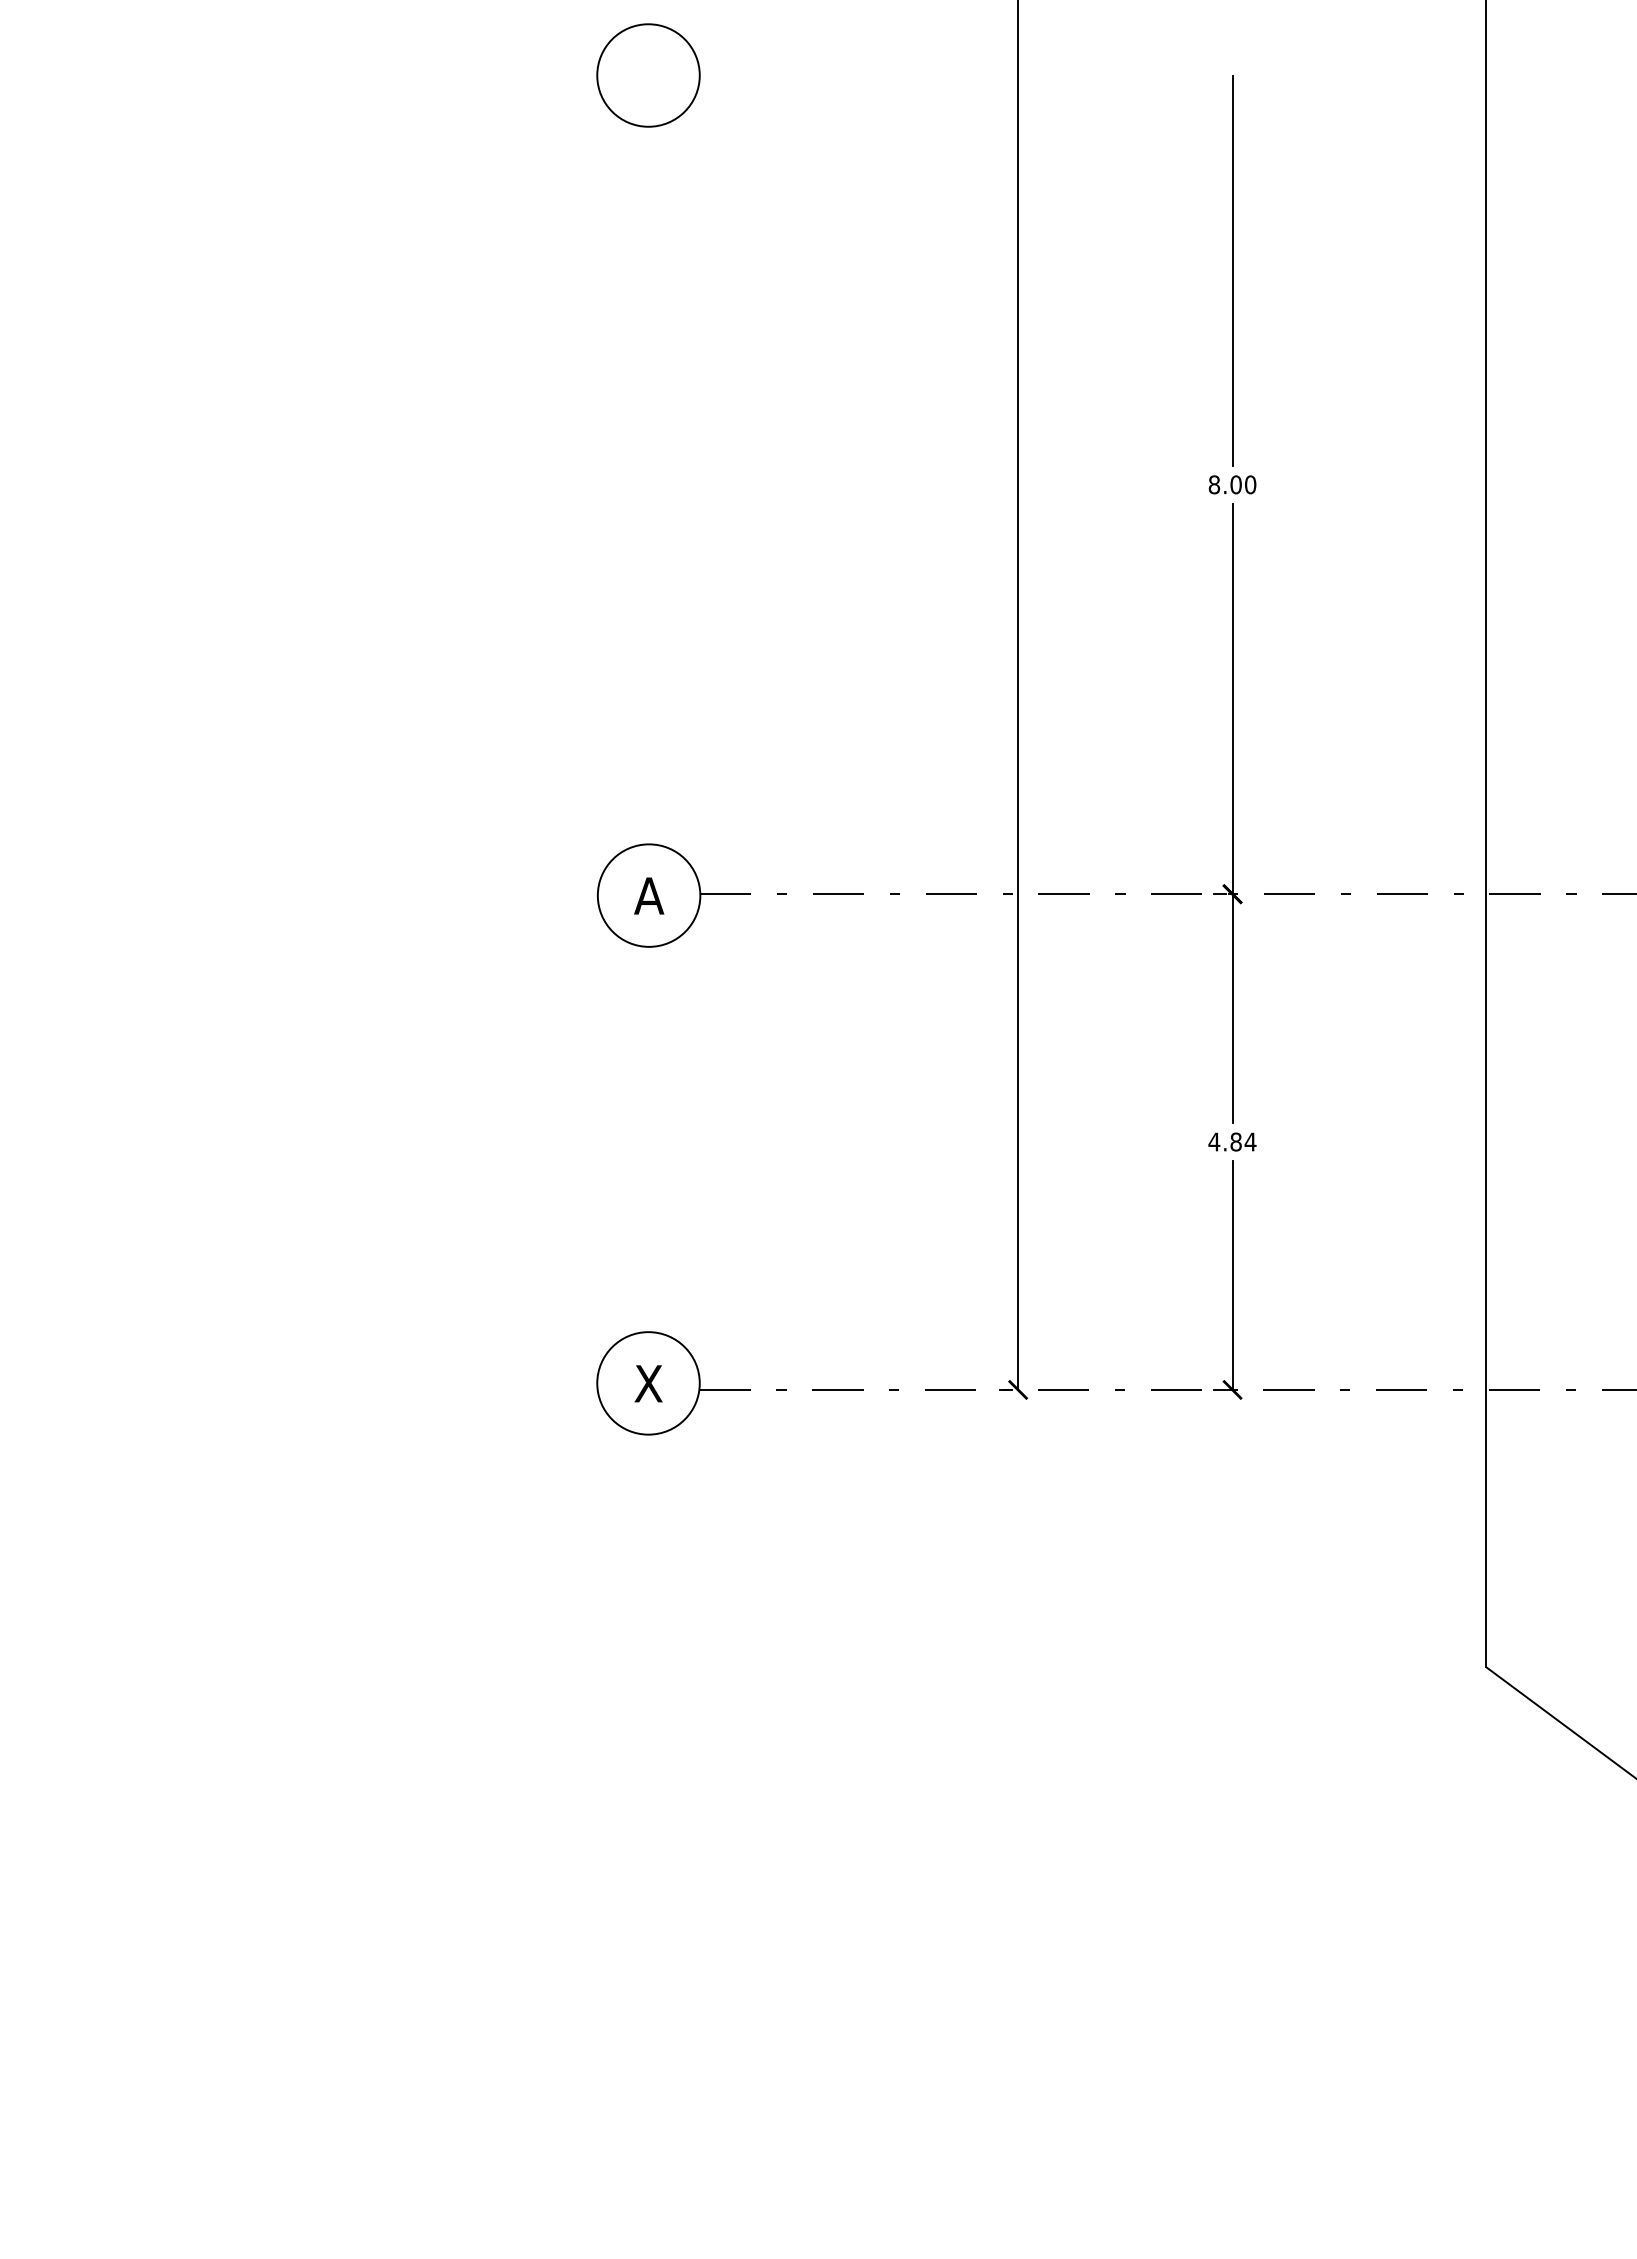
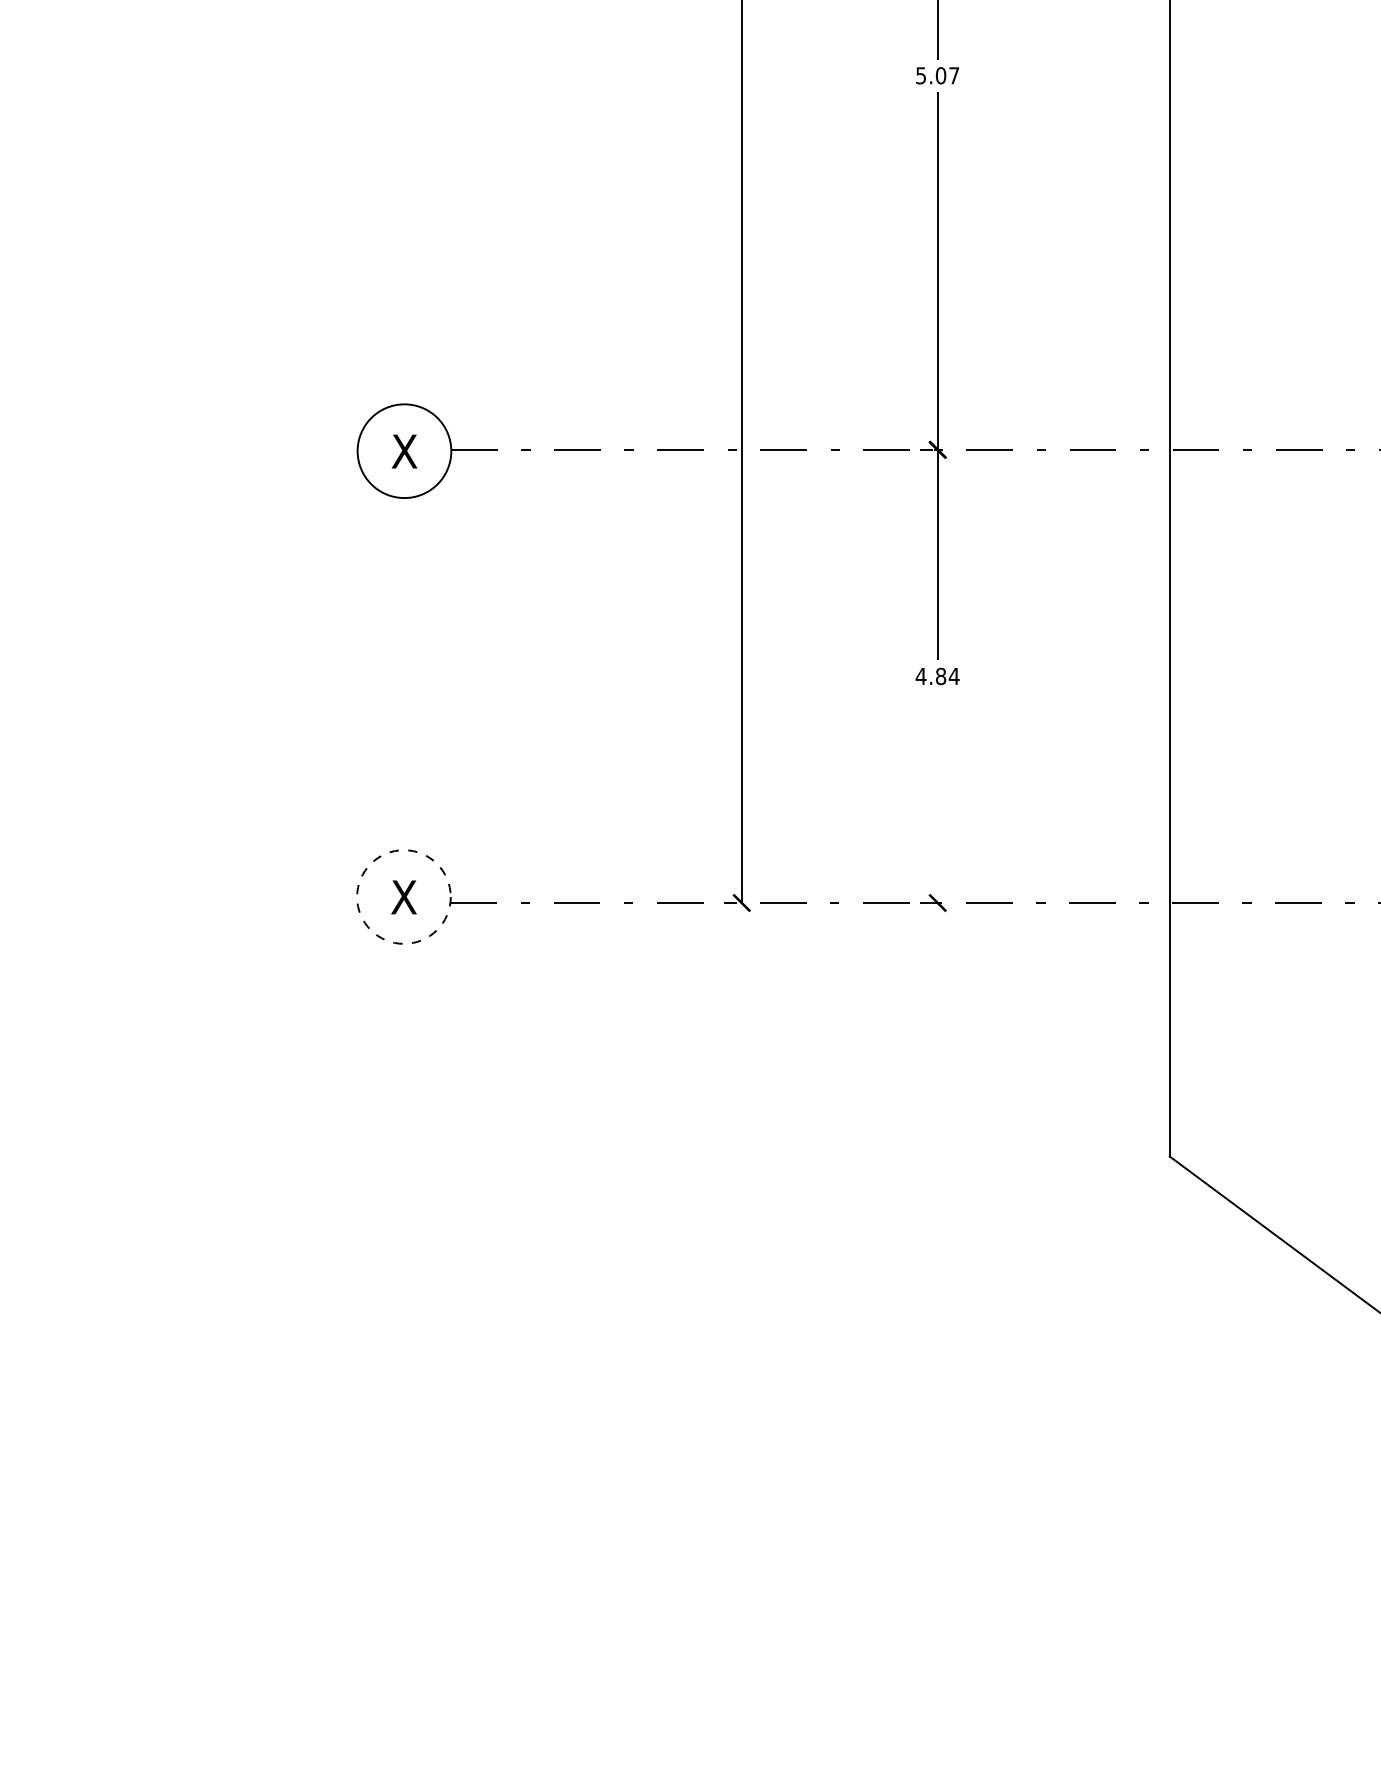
text: (1232, 484) -> (937, 75), 8.00 -> 5.07
text: (649, 895) -> (404, 451), A -> X
line: (1232, 1274) -> (937, 797), removed
circle: (648, 1383) -> (403, 897), solid -> dashed

